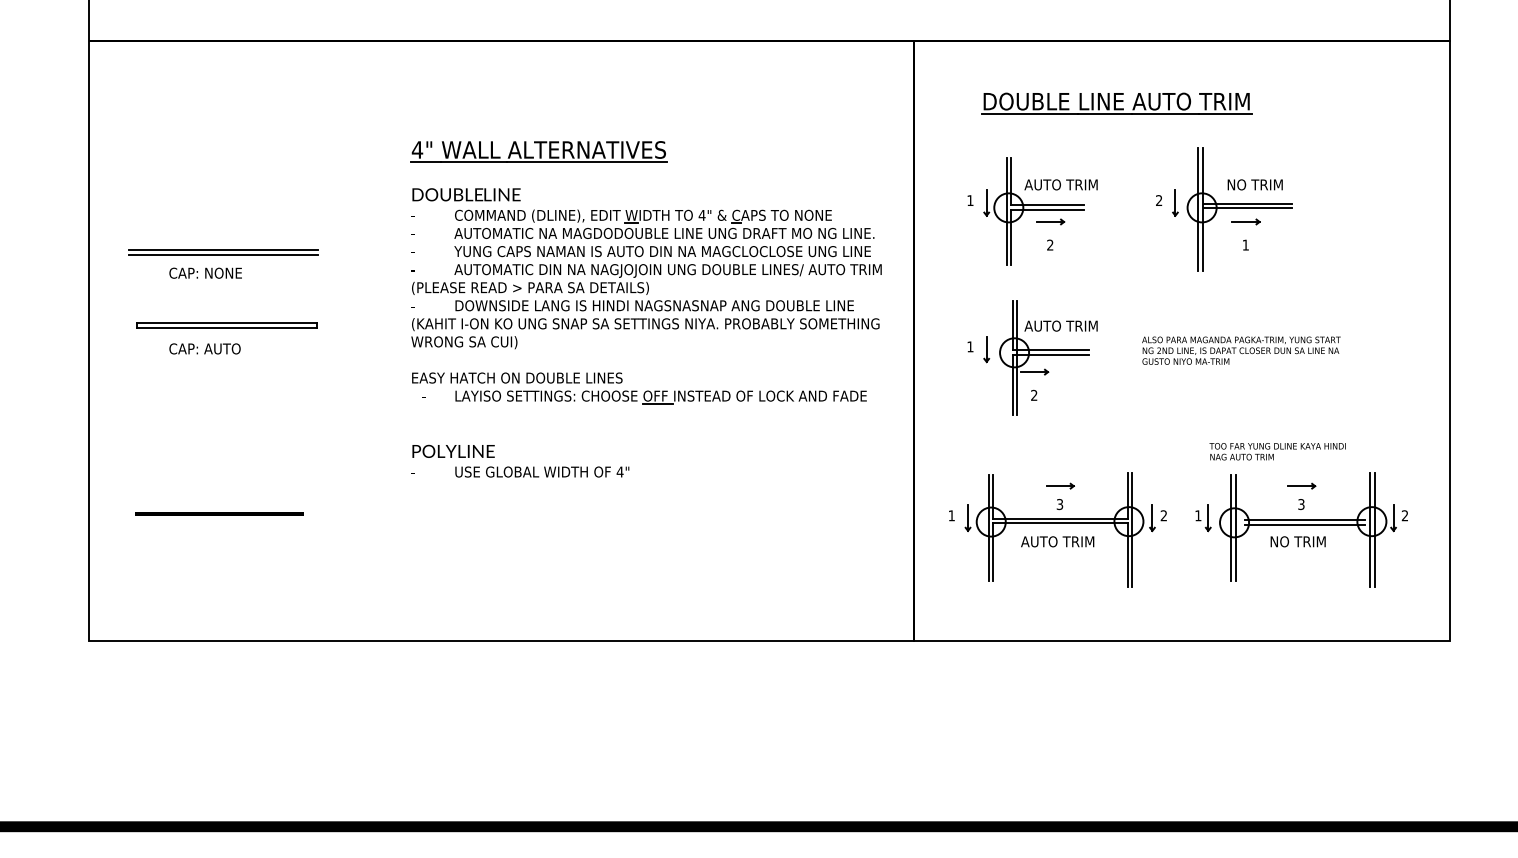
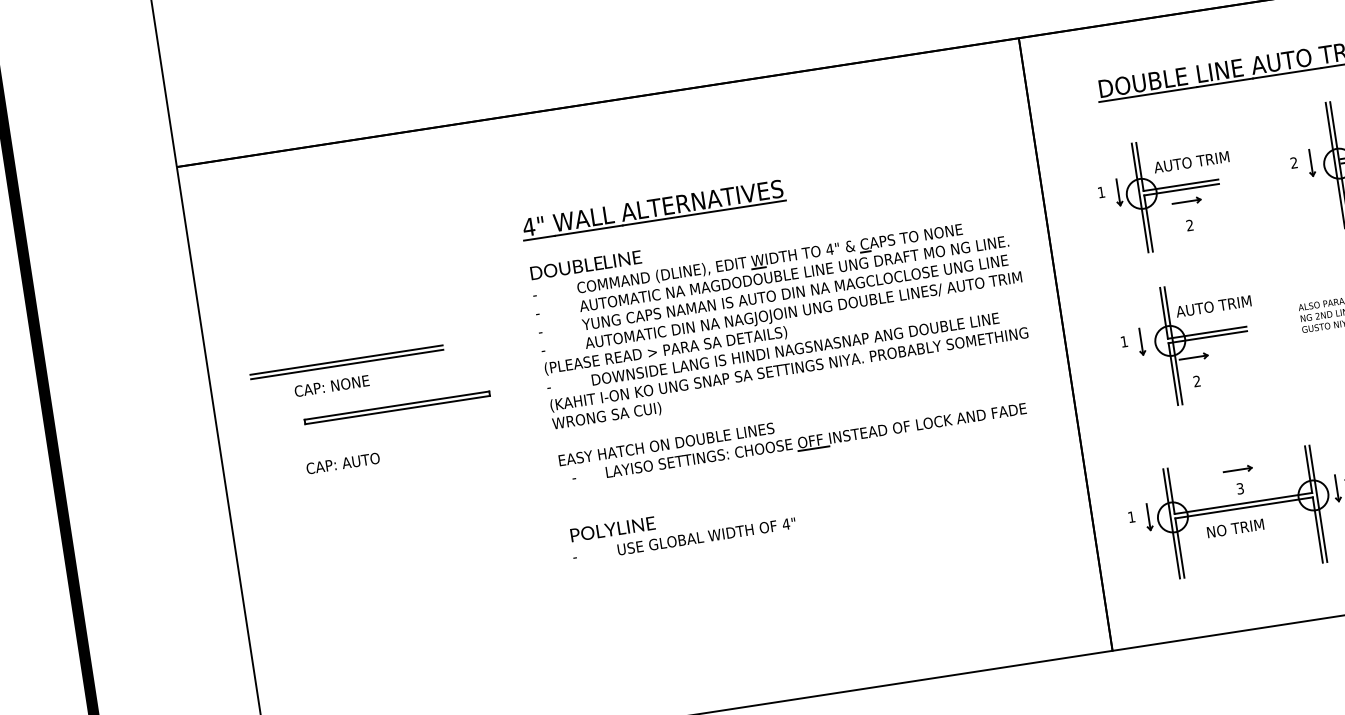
part: (226, 325) -> (396, 407), moved
line: (219, 513) -> (383, 629), removed
text: (1057, 541) -> (1243, 526), AUTO TRIM -> NO TRIM

